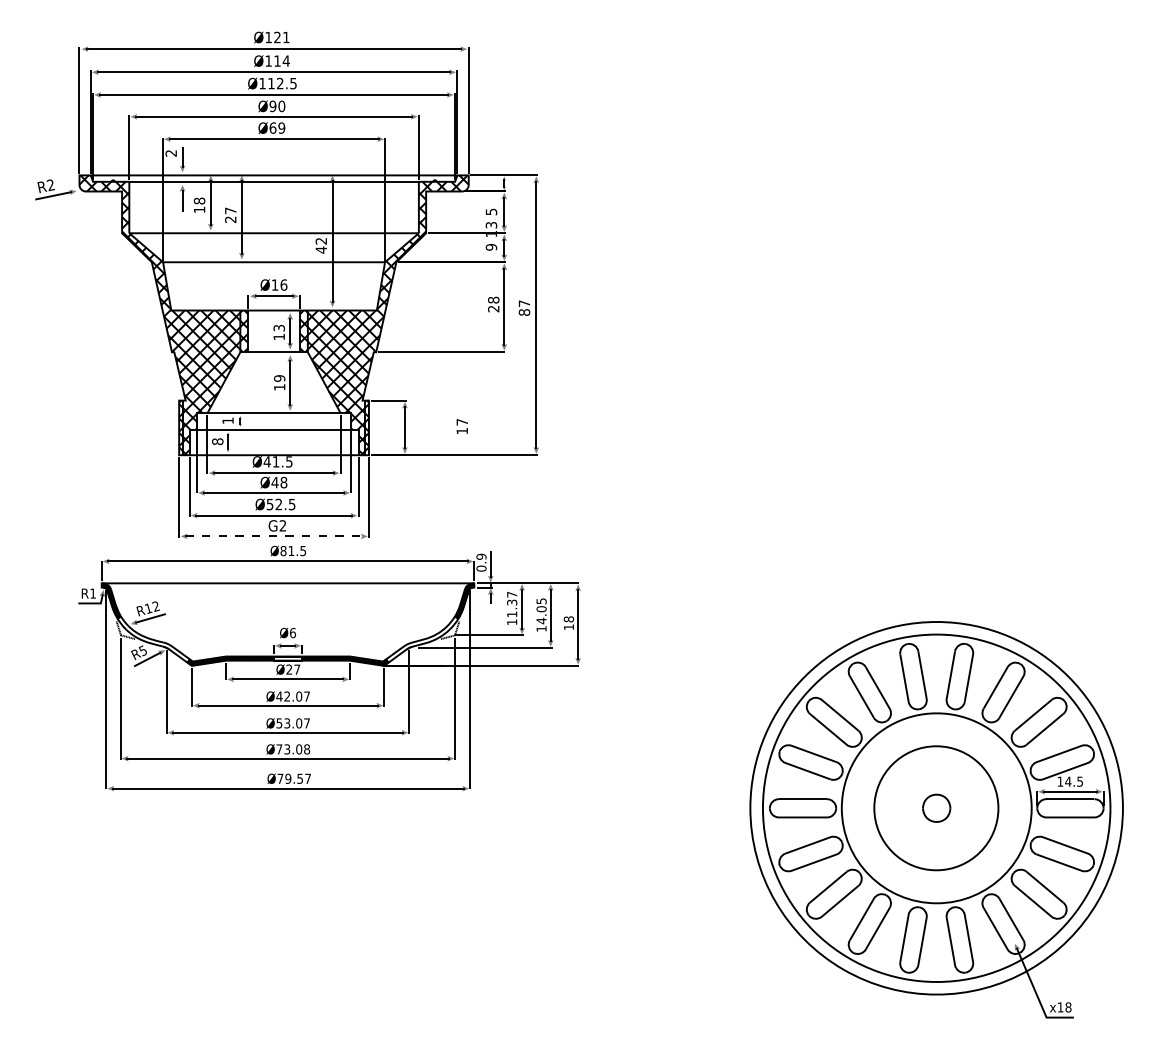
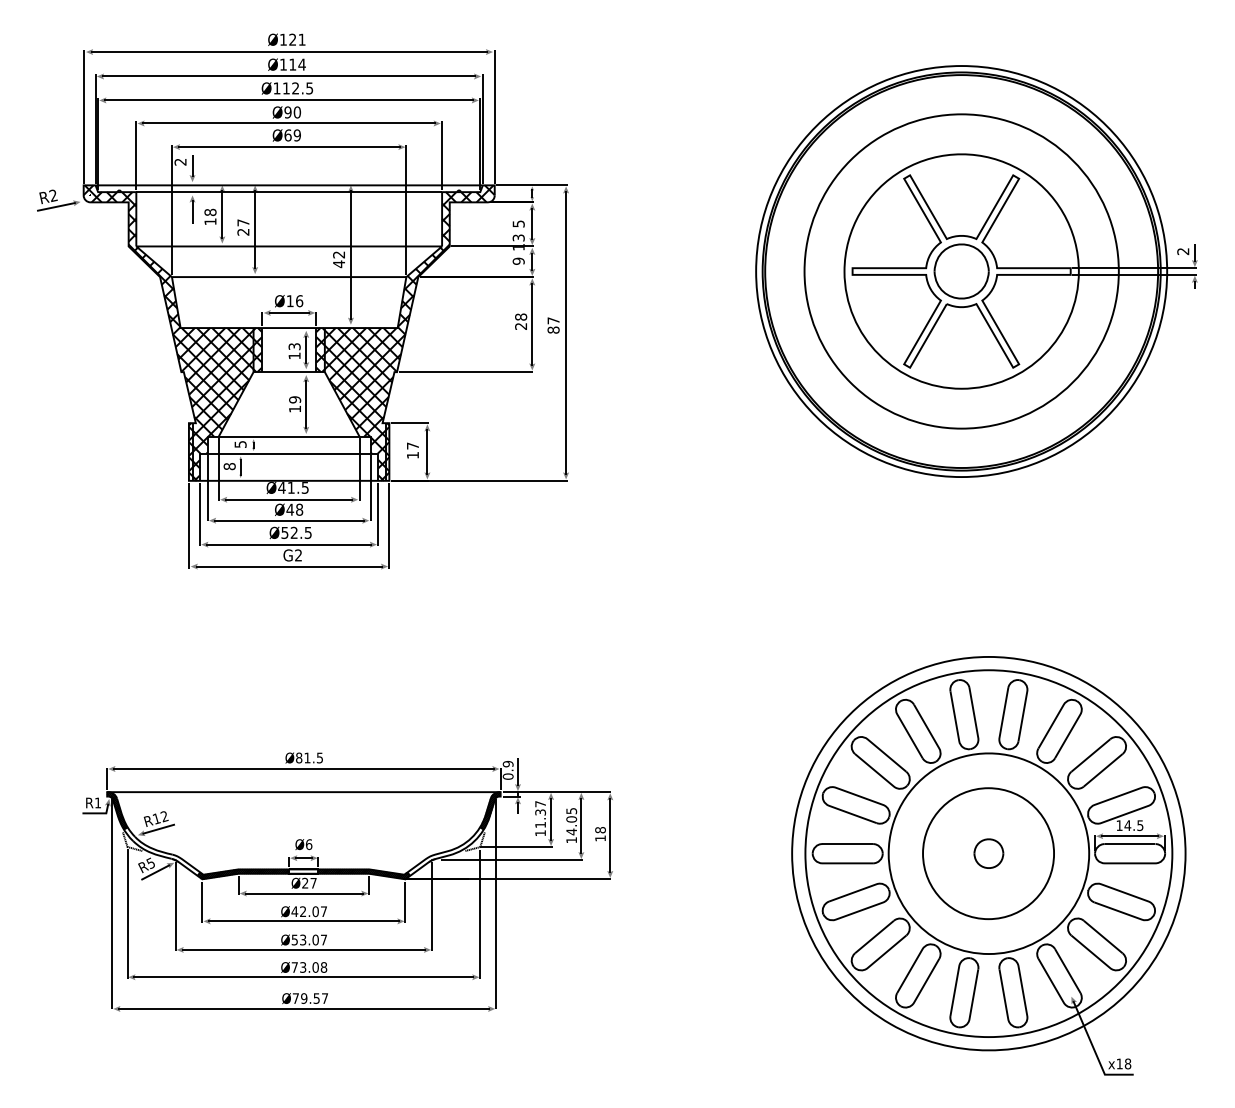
part: (924, 256) -> (976, 271), added
text: (227, 420) -> (240, 444), 1 -> 5
text: (461, 426) -> (412, 450), moved
line: (274, 536) -> (289, 566), dashed -> solid
part: (329, 667) -> (347, 881), moved

